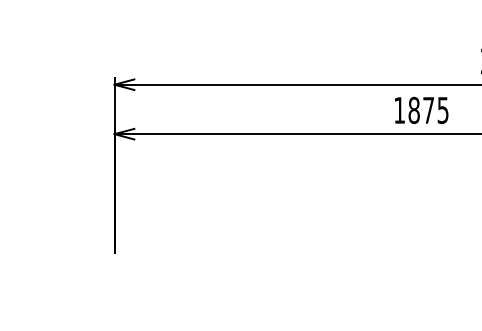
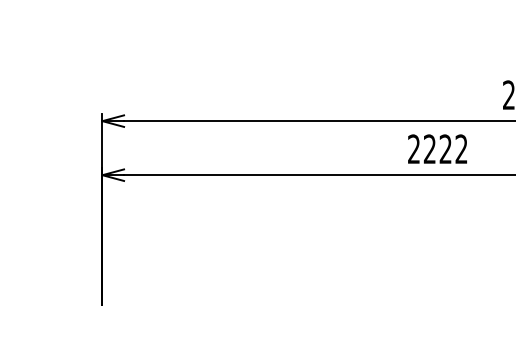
text: (421, 110) -> (437, 149), 1875 -> 2222

